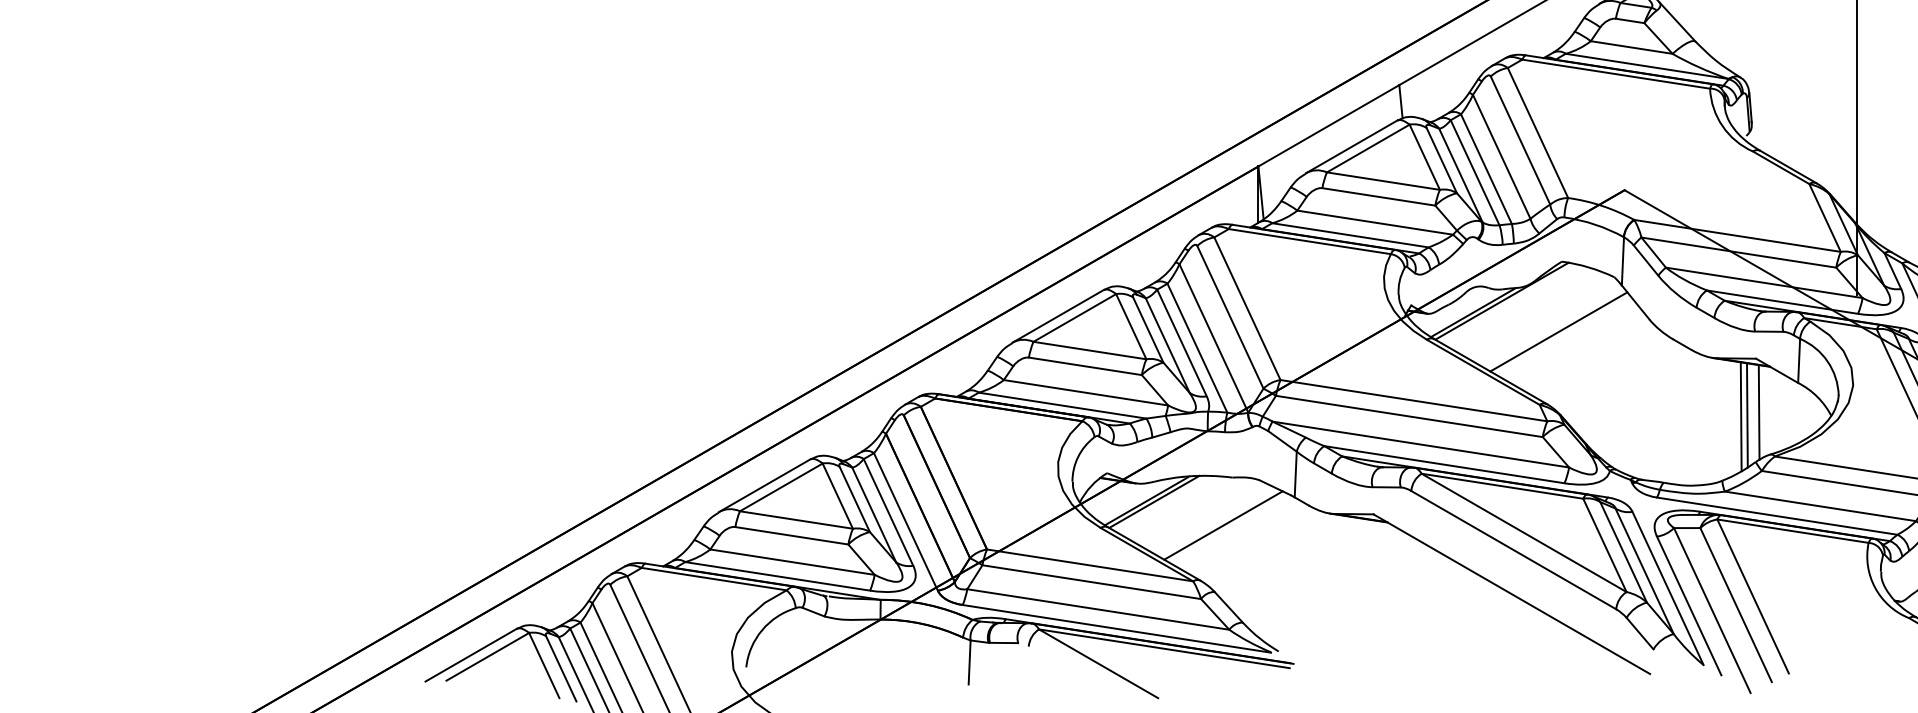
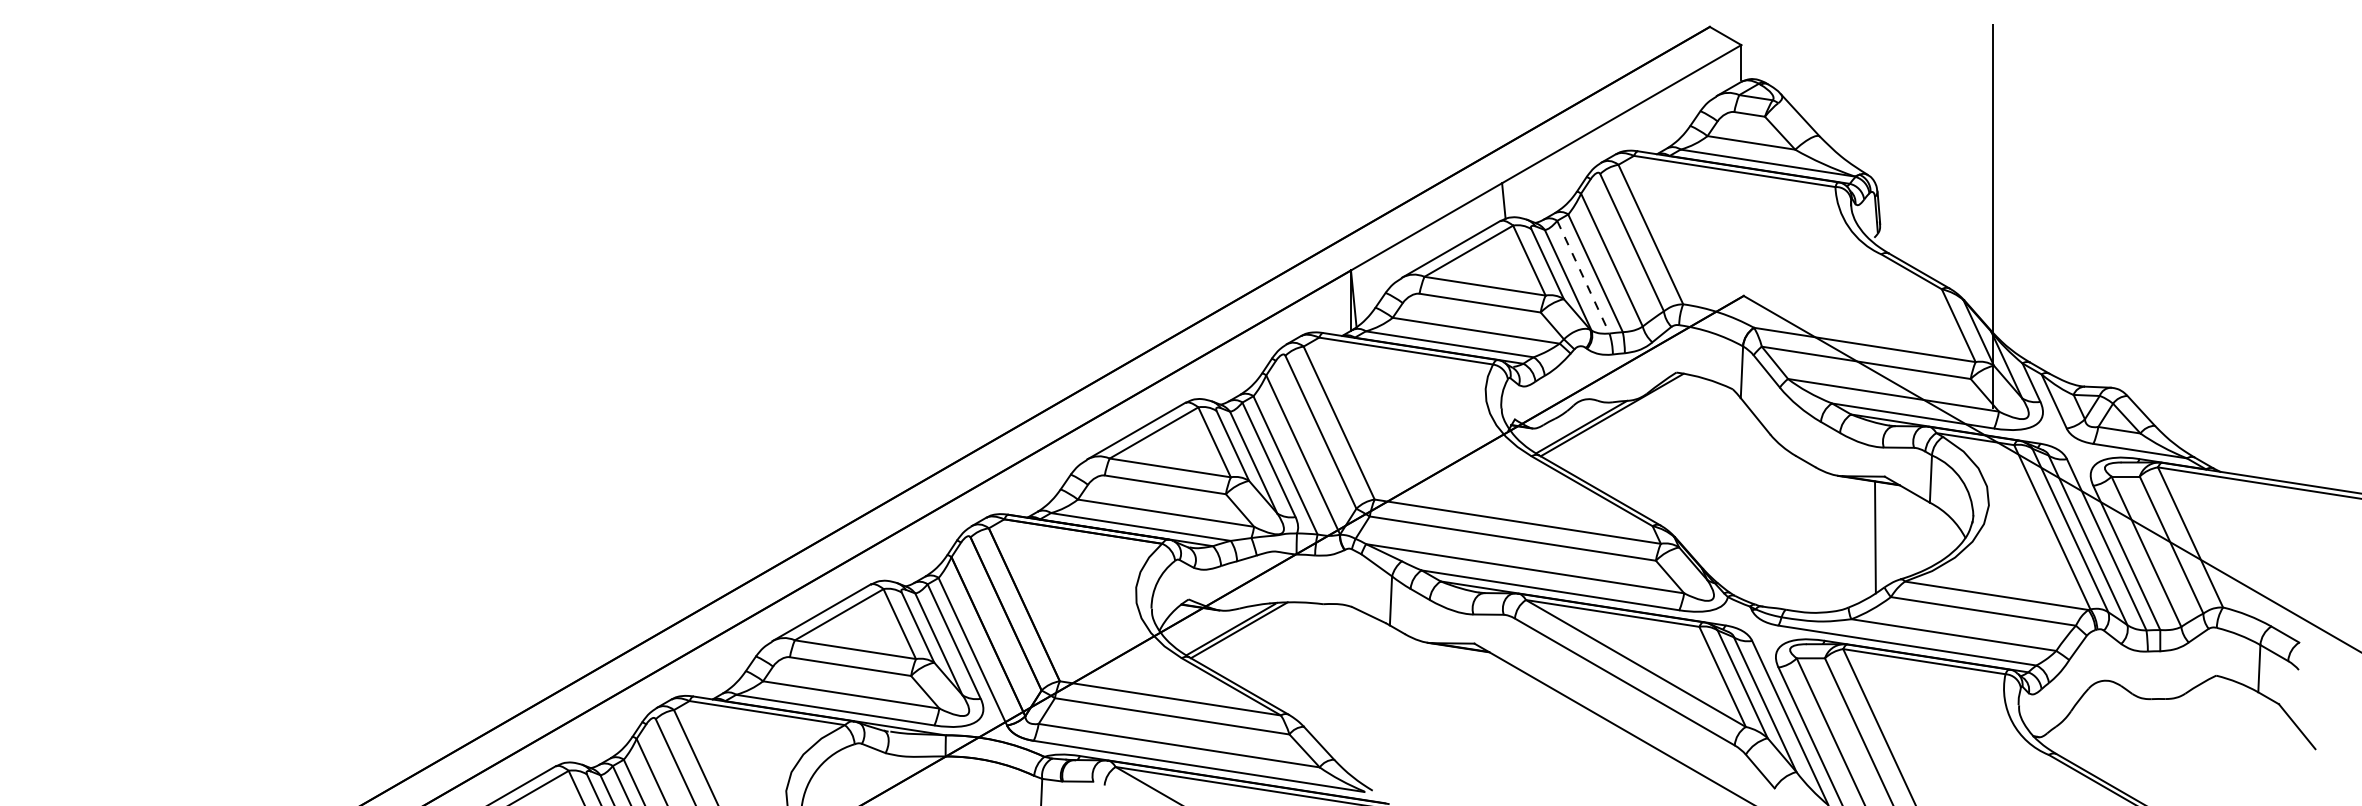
line: (1475, 173) -> (1583, 277), solid -> dashed
line: (1558, 331) -> (1672, 447), removed
line: (1758, 412) -> (1887, 534), removed
line: (1740, 416) -> (1868, 538), removed
line: (1223, 525) -> (1313, 655), removed

